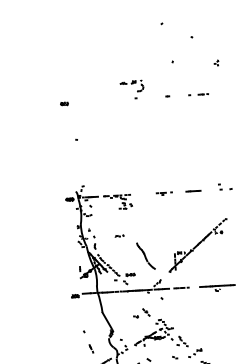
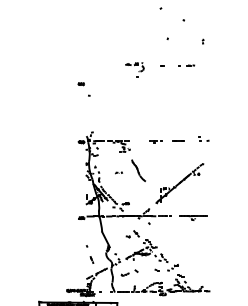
part: (131, 89) -> (134, 69), moved
part: (63, 104) -> (80, 84), moved
part: (145, 255) -> (138, 170), moved

